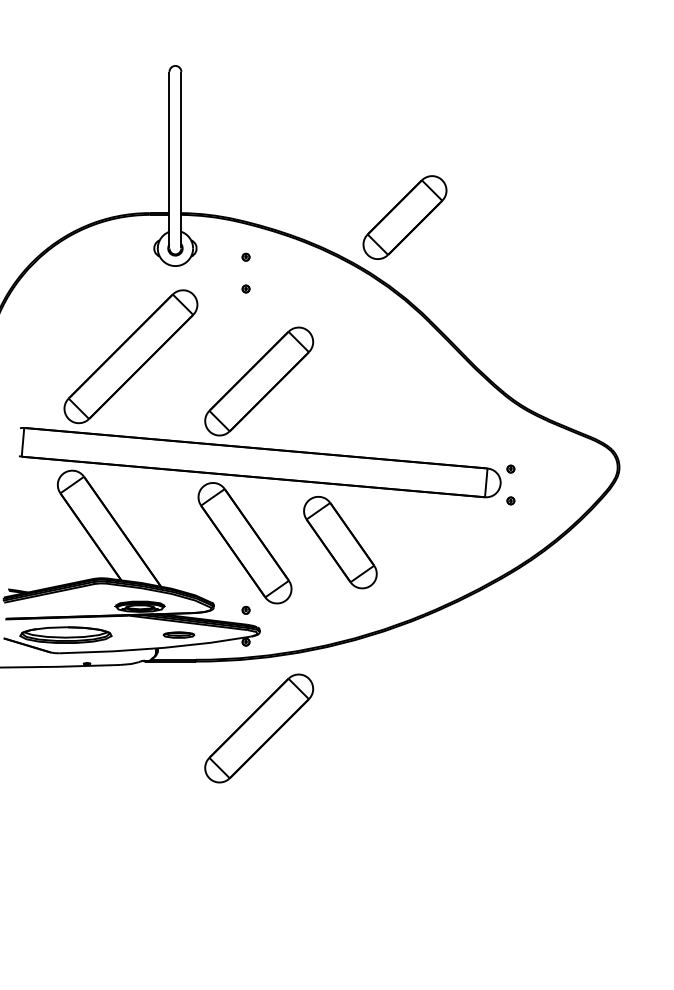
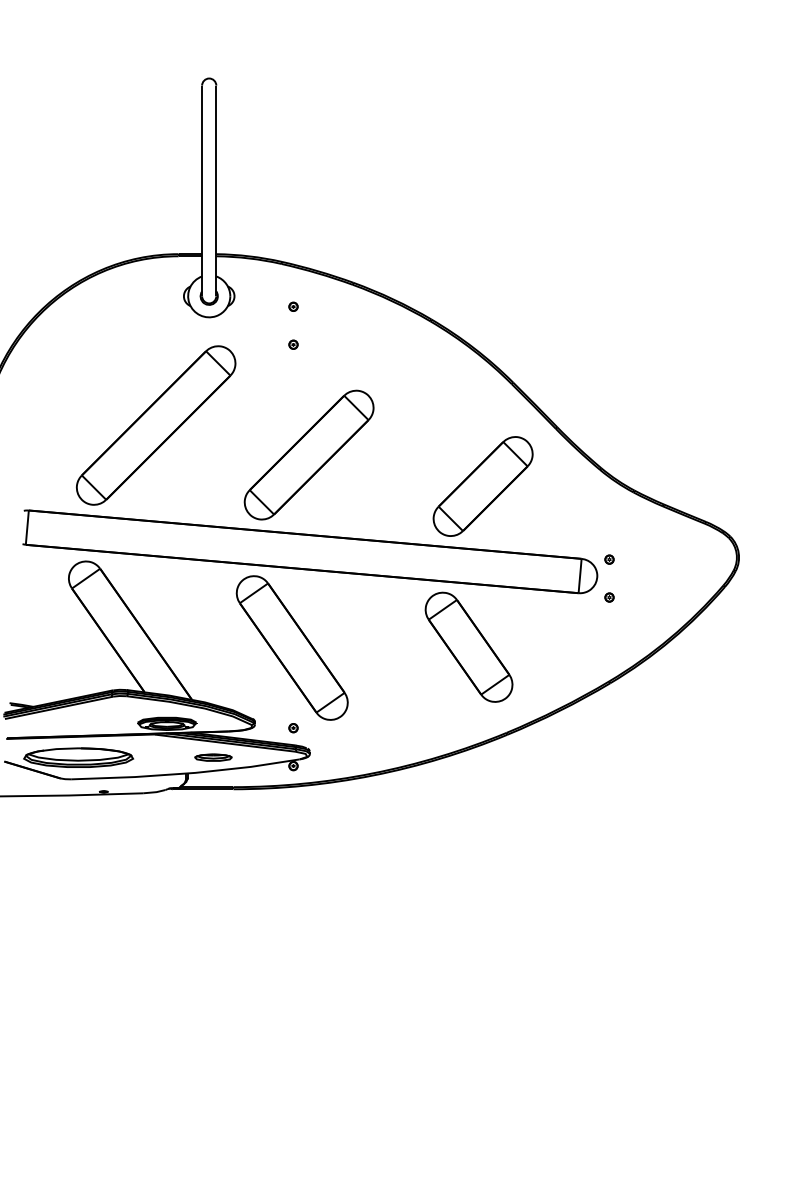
part: (404, 217) -> (482, 486), moved
part: (339, 541) -> (468, 646), moved
part: (258, 727) -> (308, 868), removed

